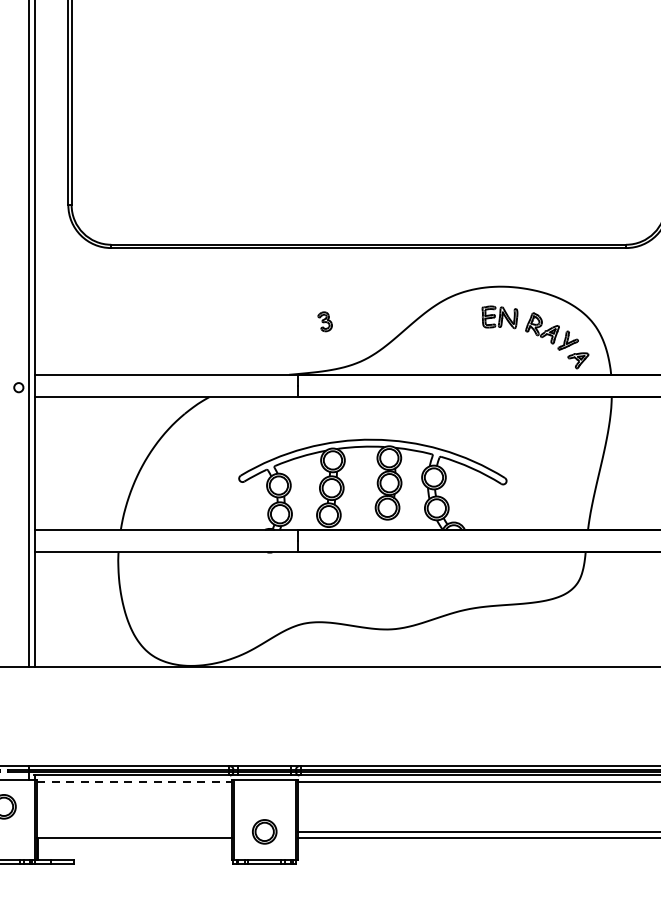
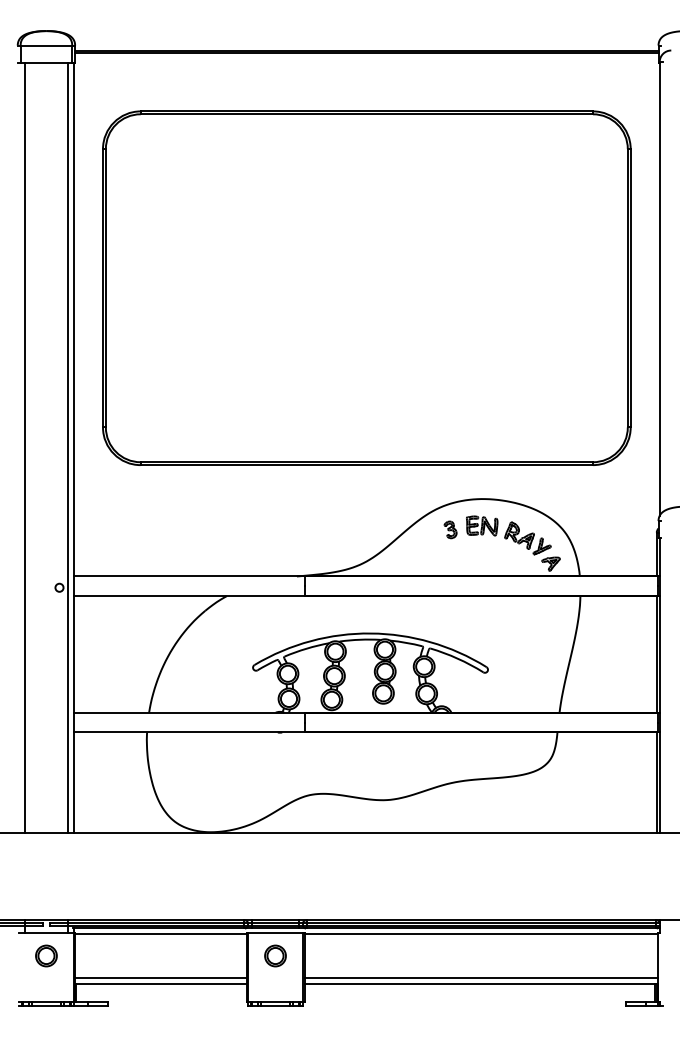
part: (325, 321) -> (450, 529), moved
line: (133, 782) -> (160, 934), dashed -> solid
line: (133, 831) -> (160, 977), added
part: (264, 831) -> (275, 955), moved

